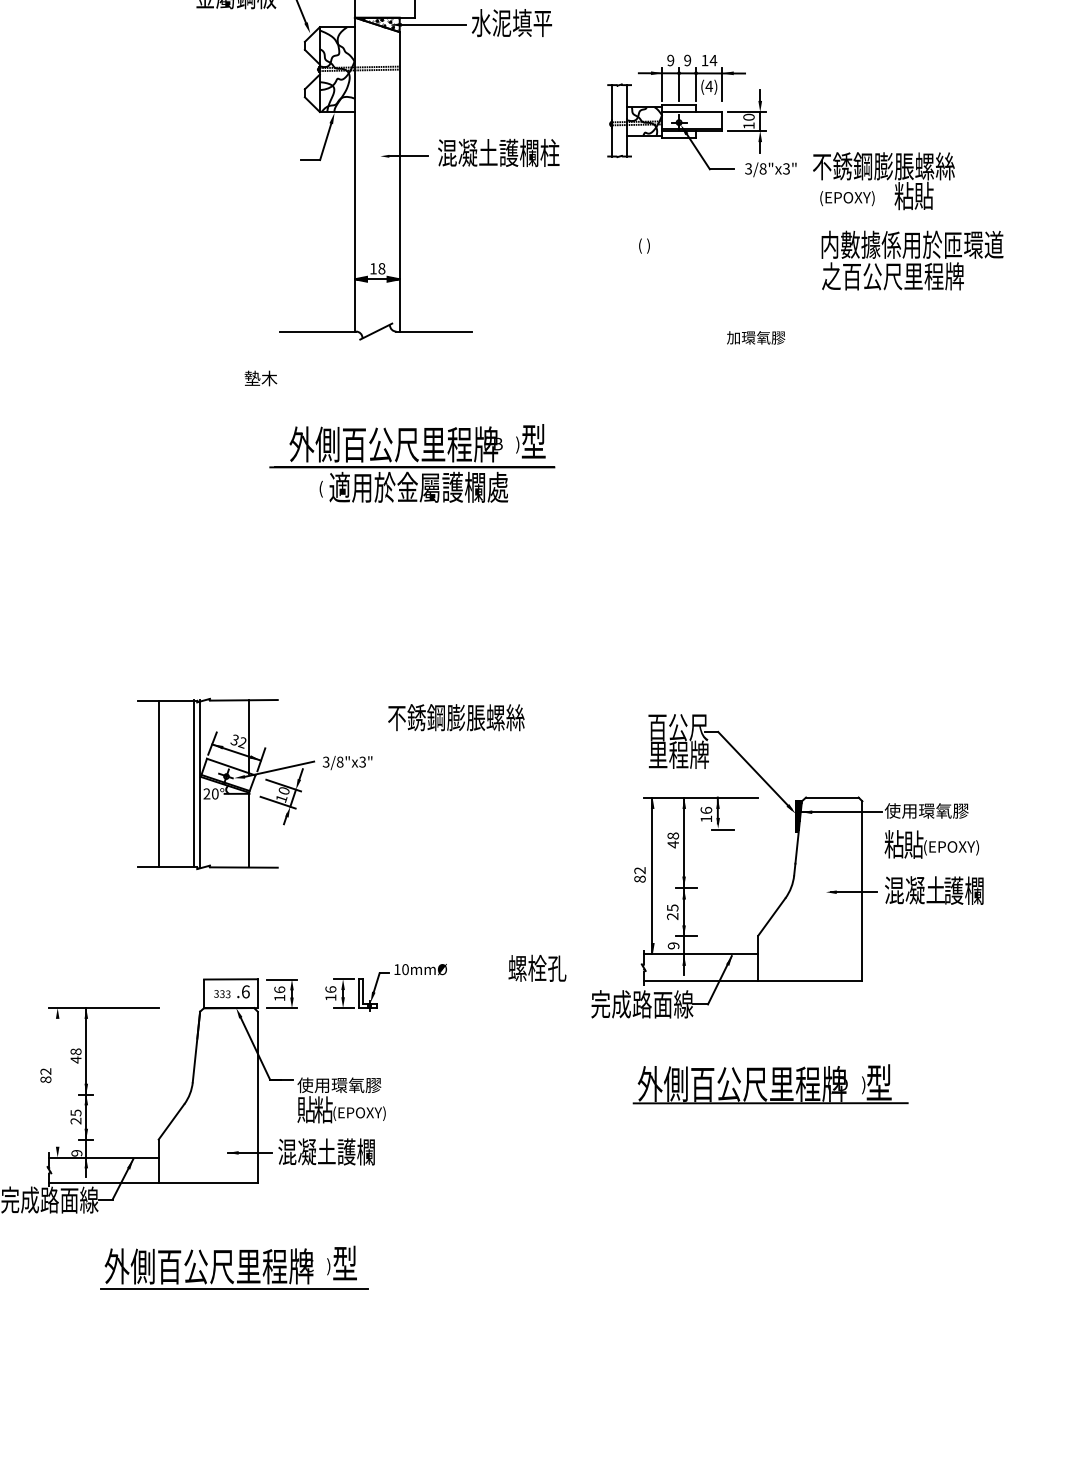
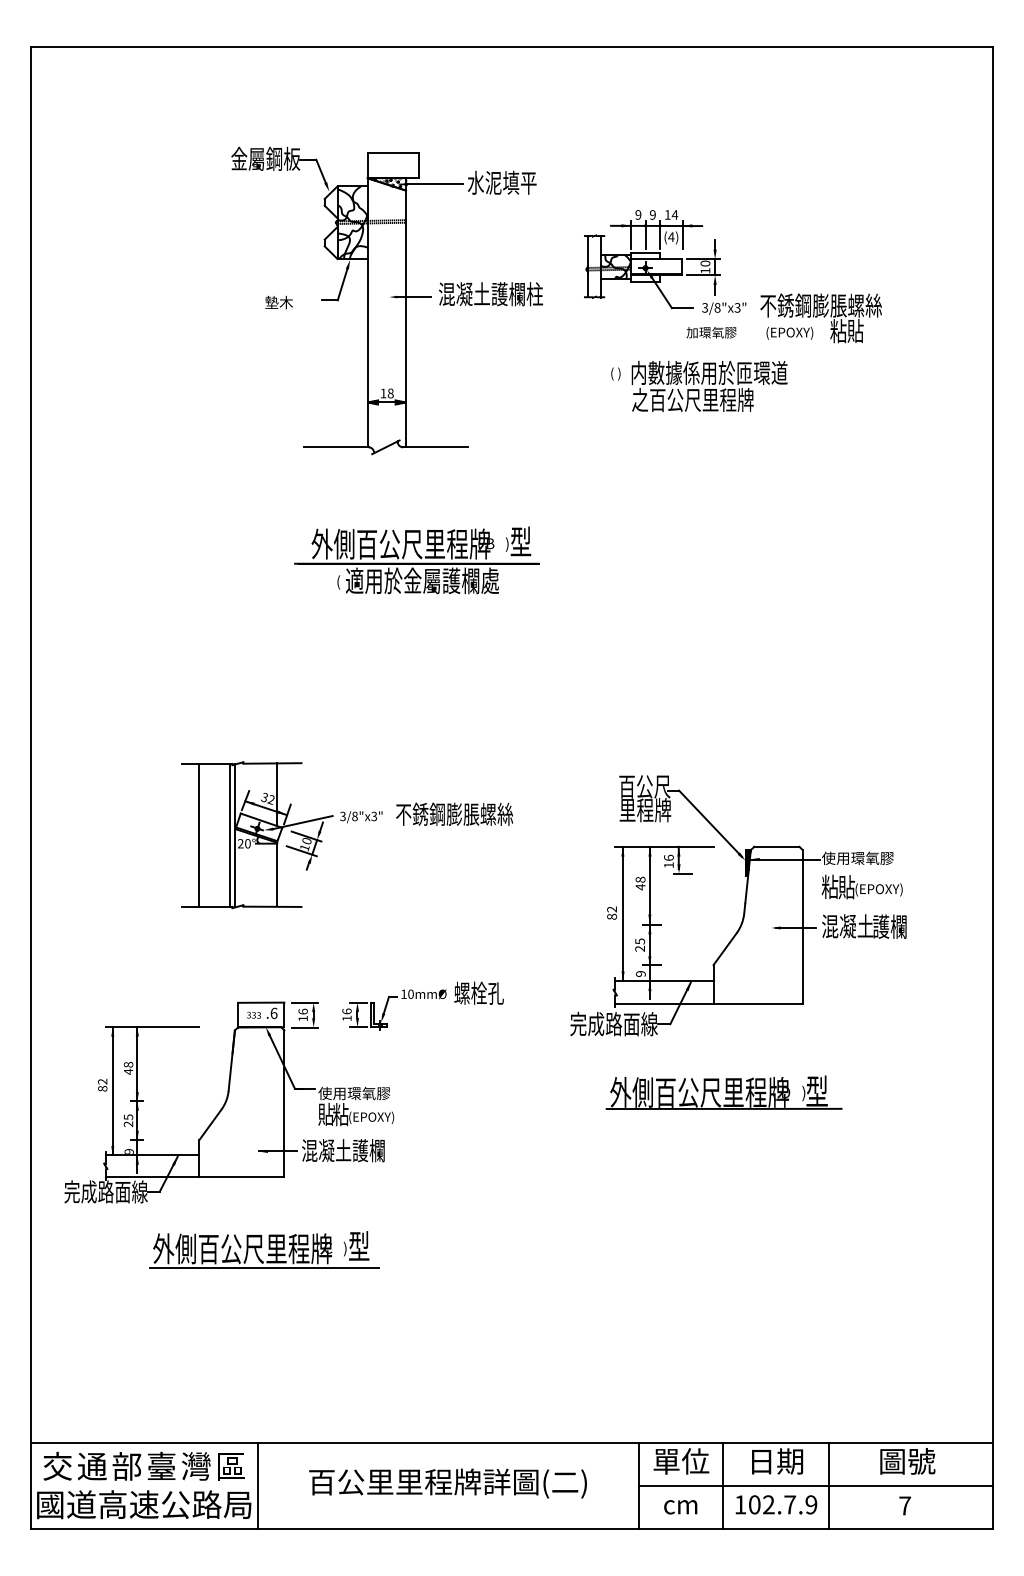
text: (912, 259) -> (709, 385), moved
text: (756, 337) -> (711, 332), moved
text: (260, 378) -> (278, 302), moved
text: (456, 716) -> (454, 813), moved
text: (536, 967) -> (478, 992), moved
line: (57, 1082) -> (112, 1091), added

